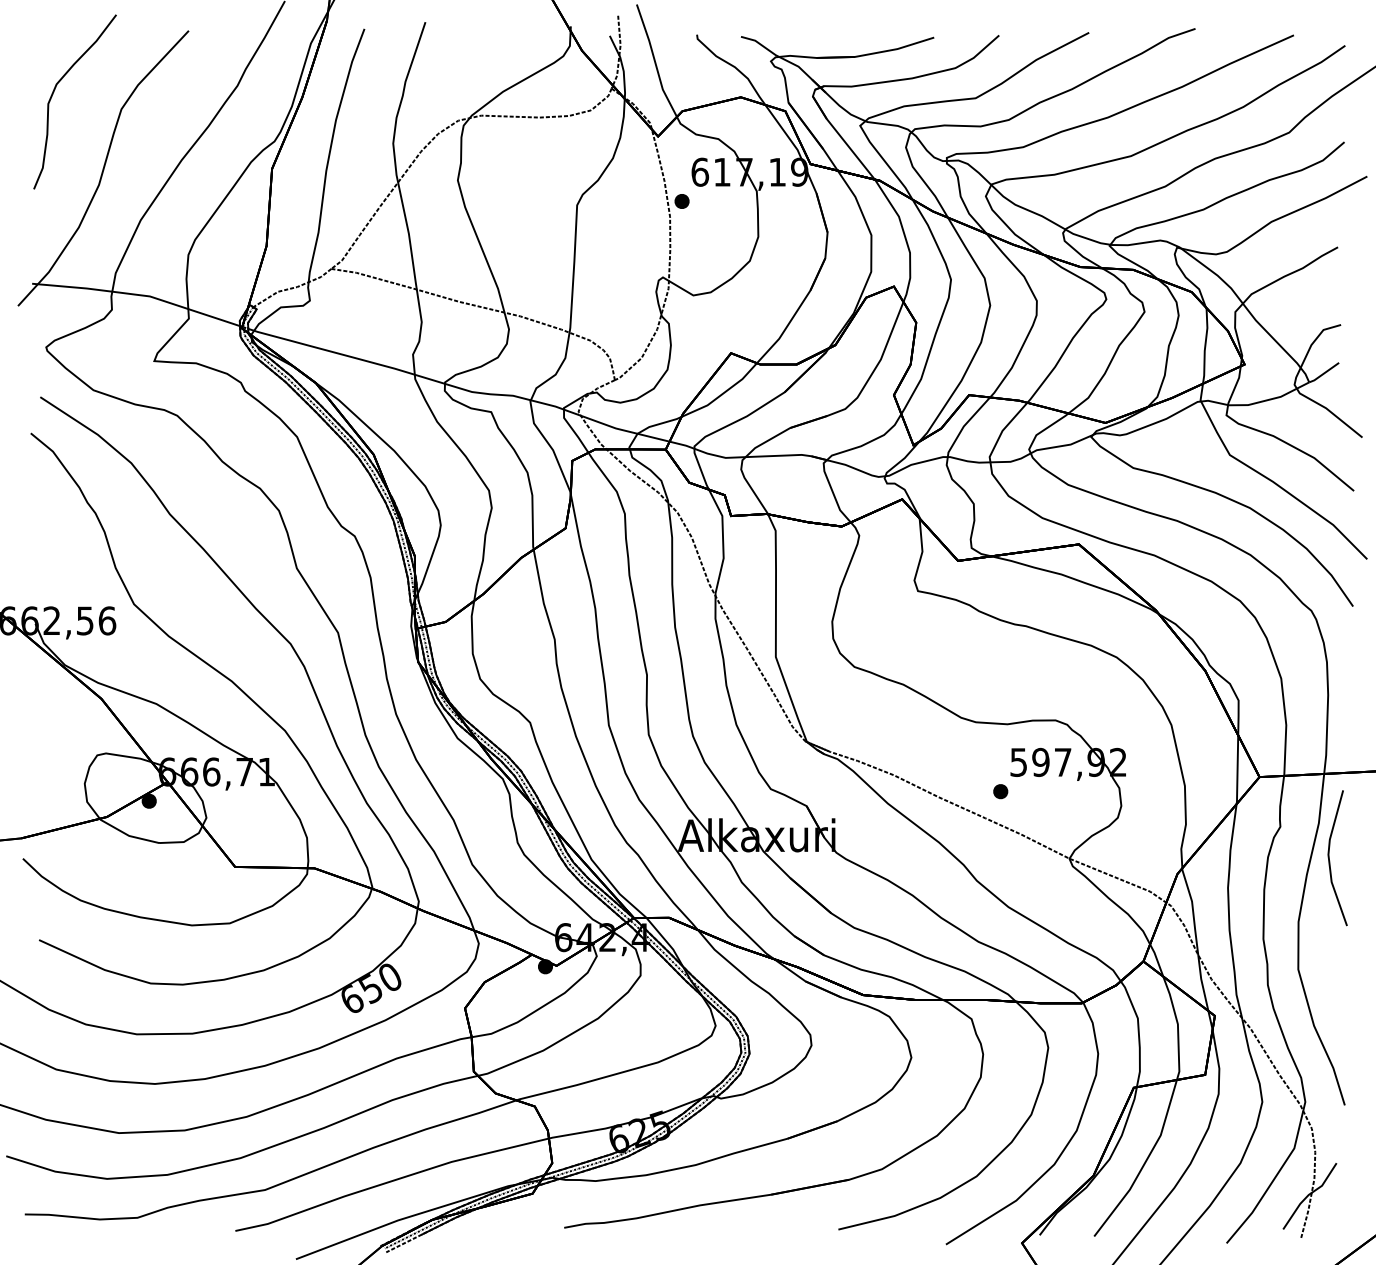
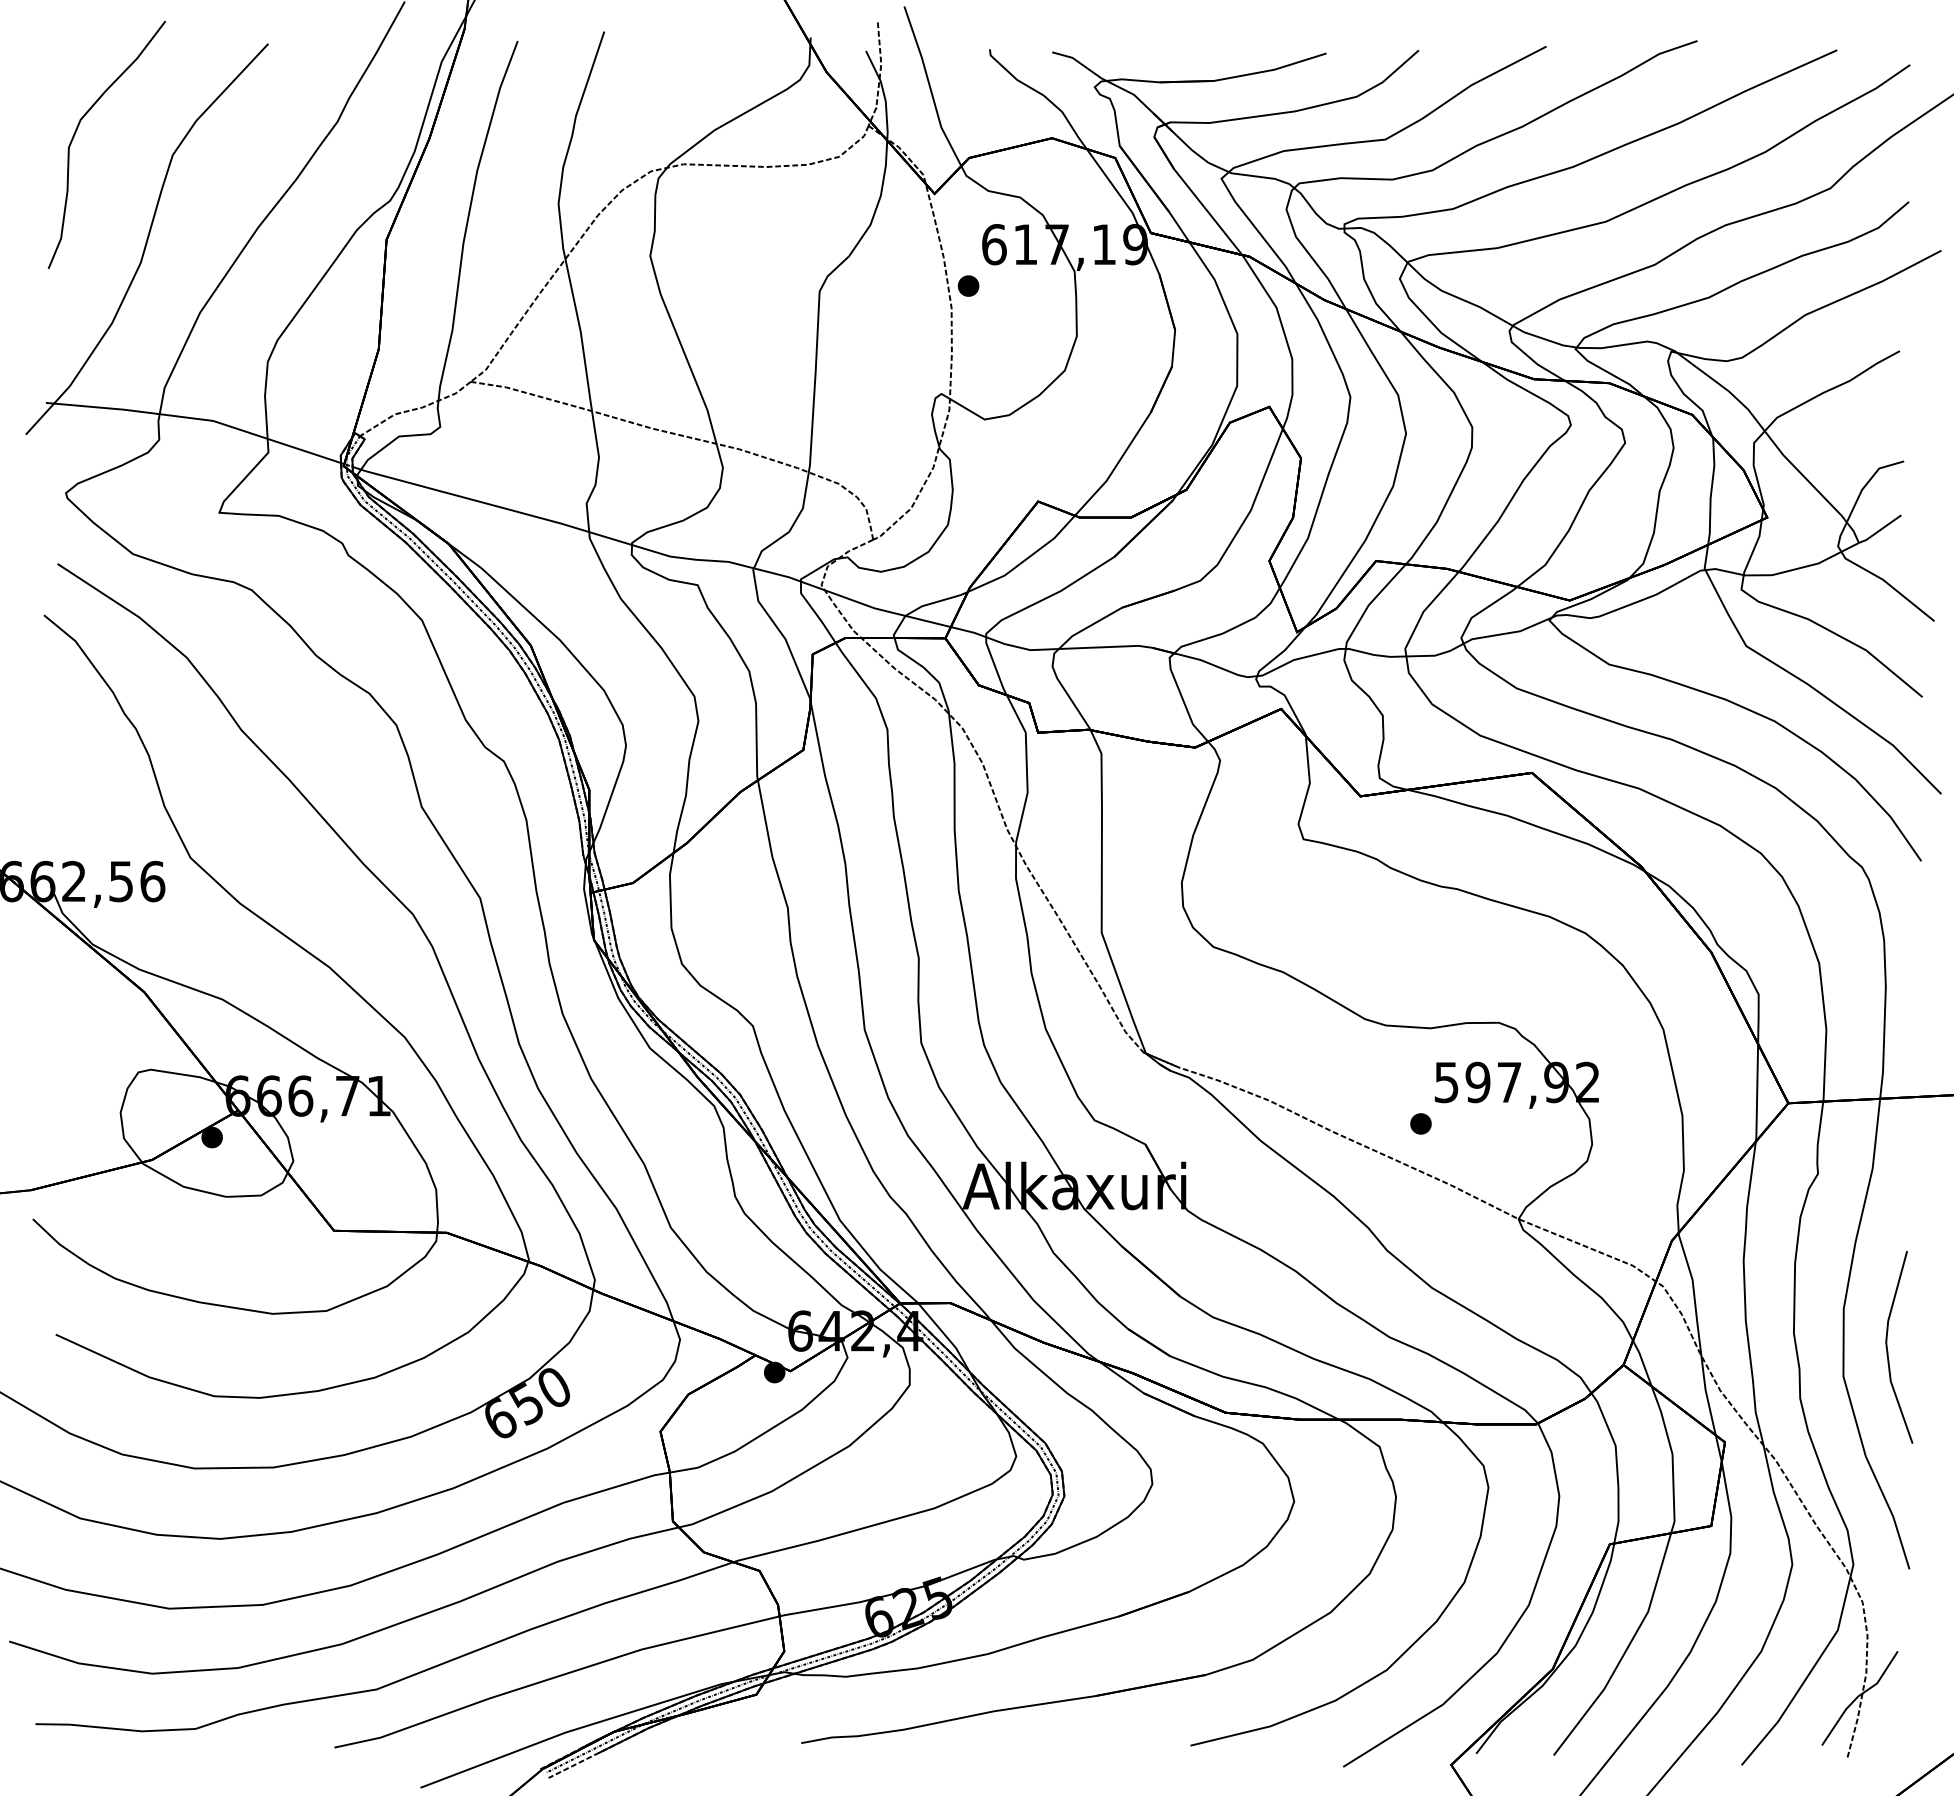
line: (1330, 861) -> (1888, 1351), moved

